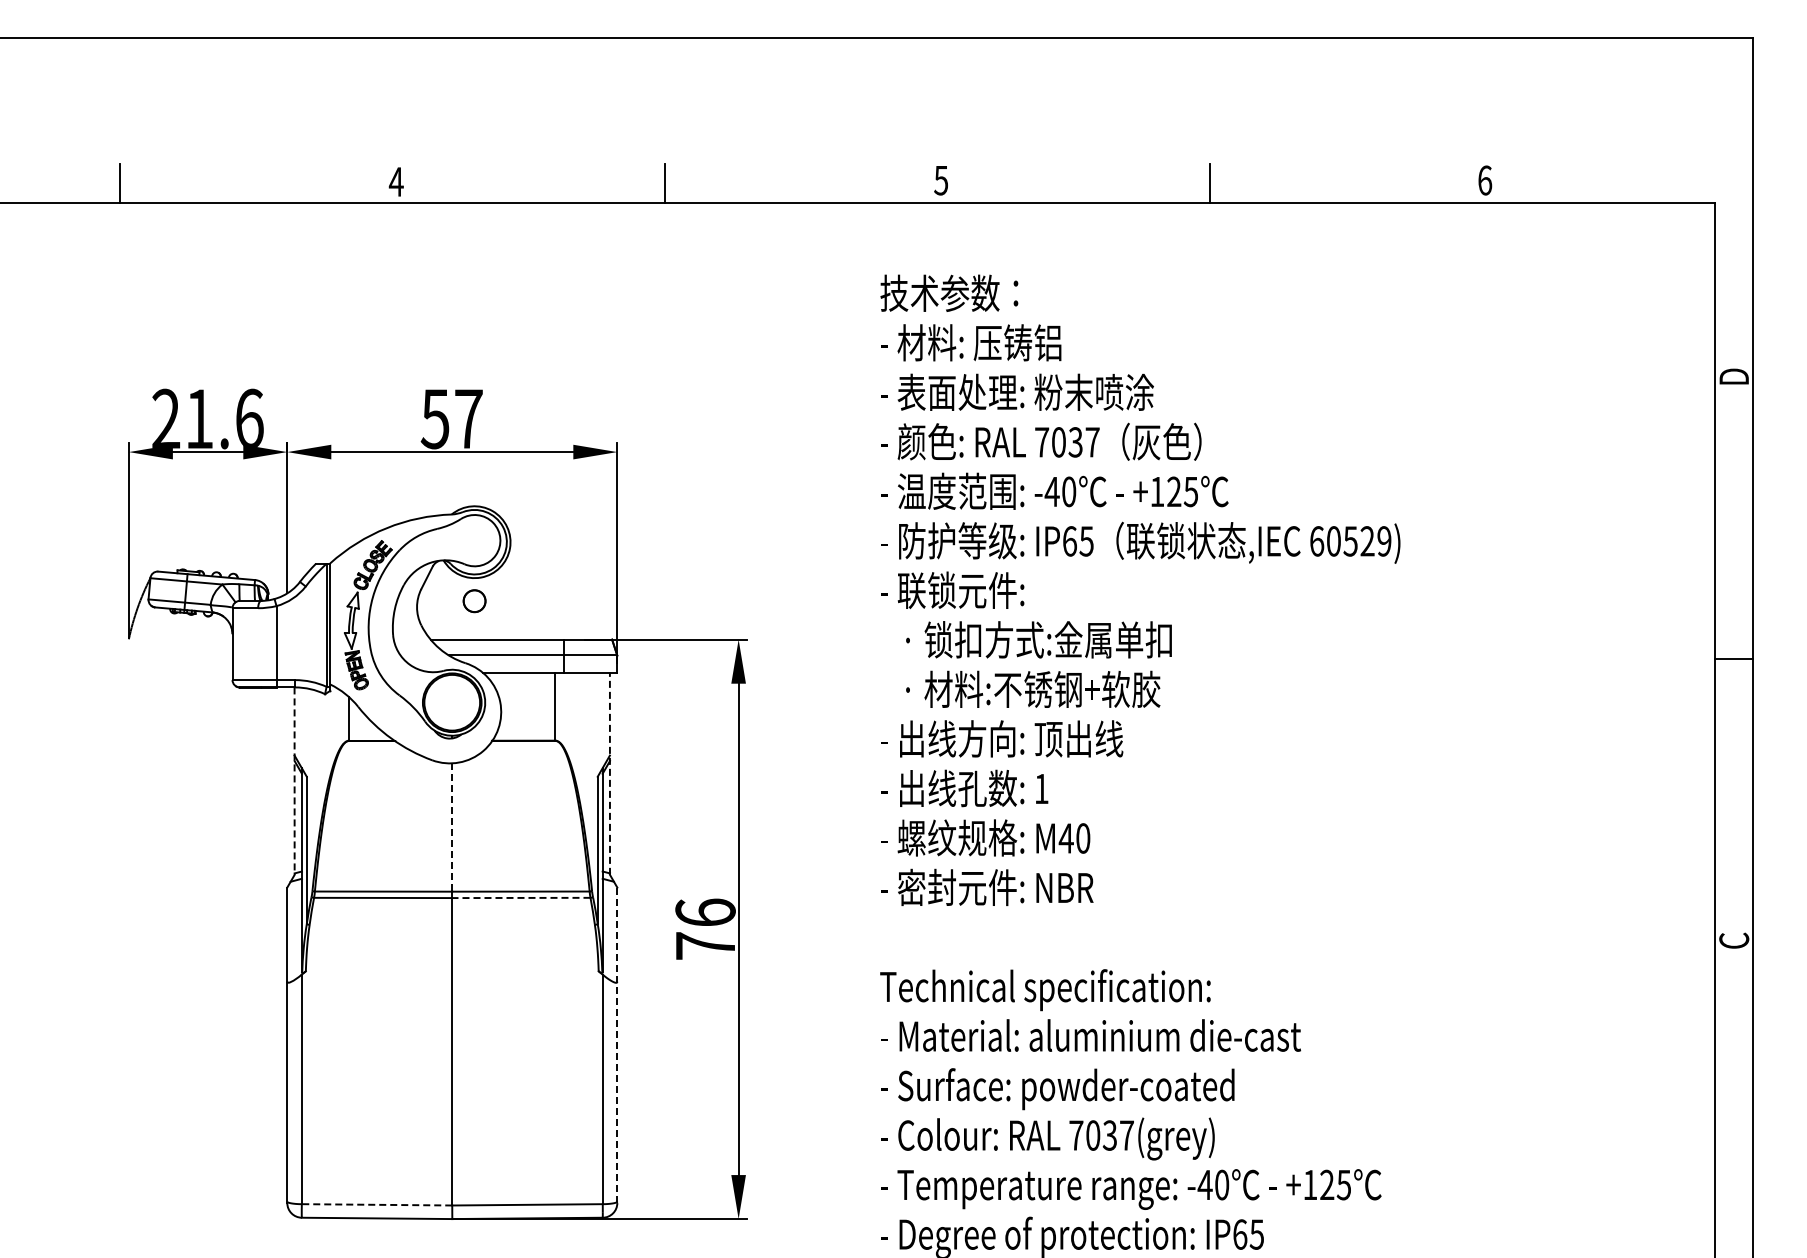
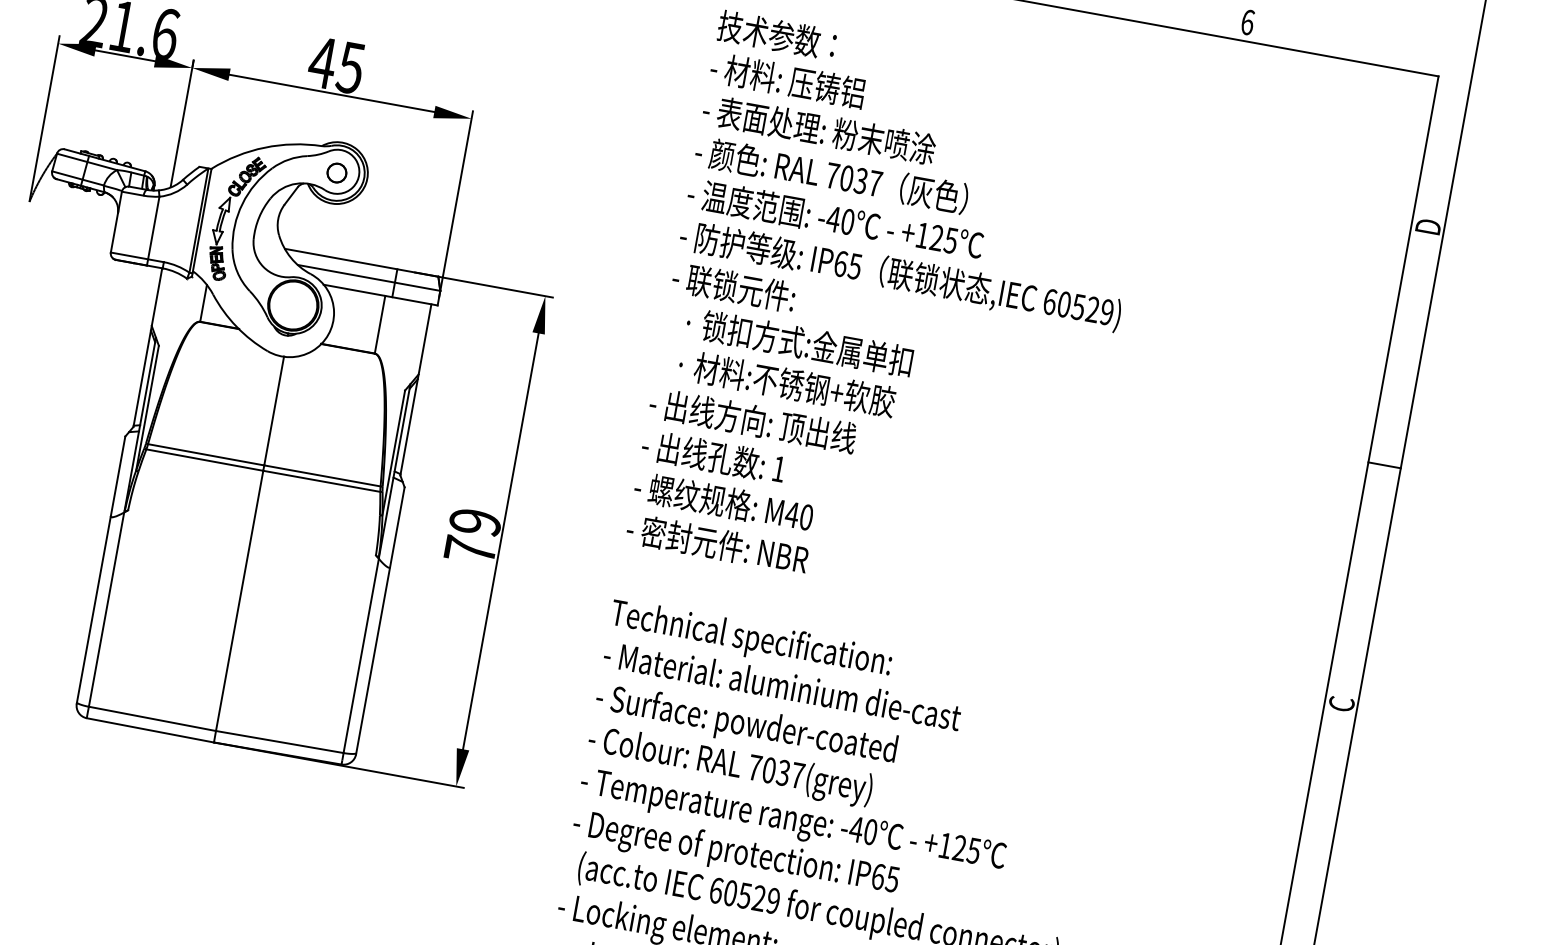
text: (451, 419) -> (336, 65), 57 -> 45
circle: (474, 601) -> (336, 173), moved
line: (609, 773) -> (415, 389), dashed -> solid
line: (294, 781) -> (147, 347), dashed -> solid
line: (452, 827) -> (274, 411), dashed -> solid
line: (520, 897) -> (321, 480), dashed -> solid
text: (705, 912) -> (475, 521), 76 -> 79
line: (617, 1045) -> (380, 621), dashed -> solid
line: (376, 1204) -> (152, 718), dashed -> solid

